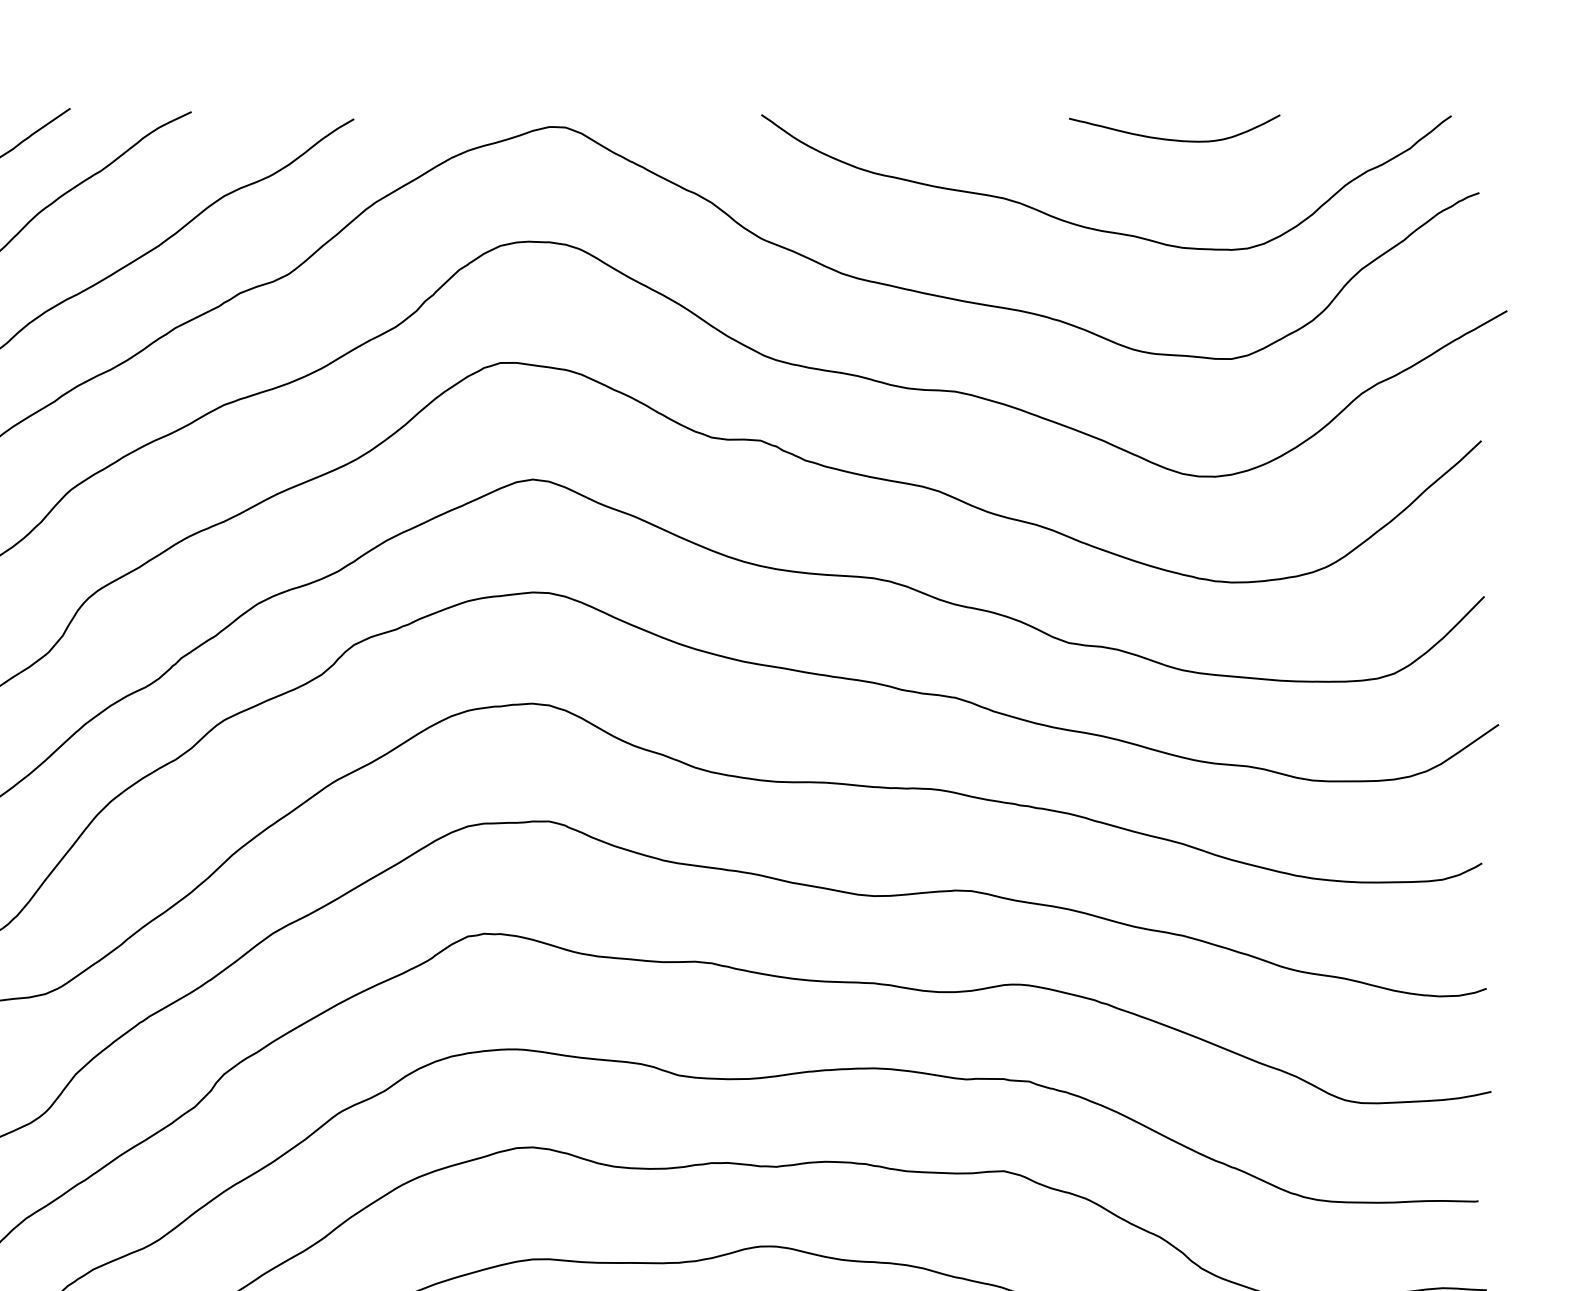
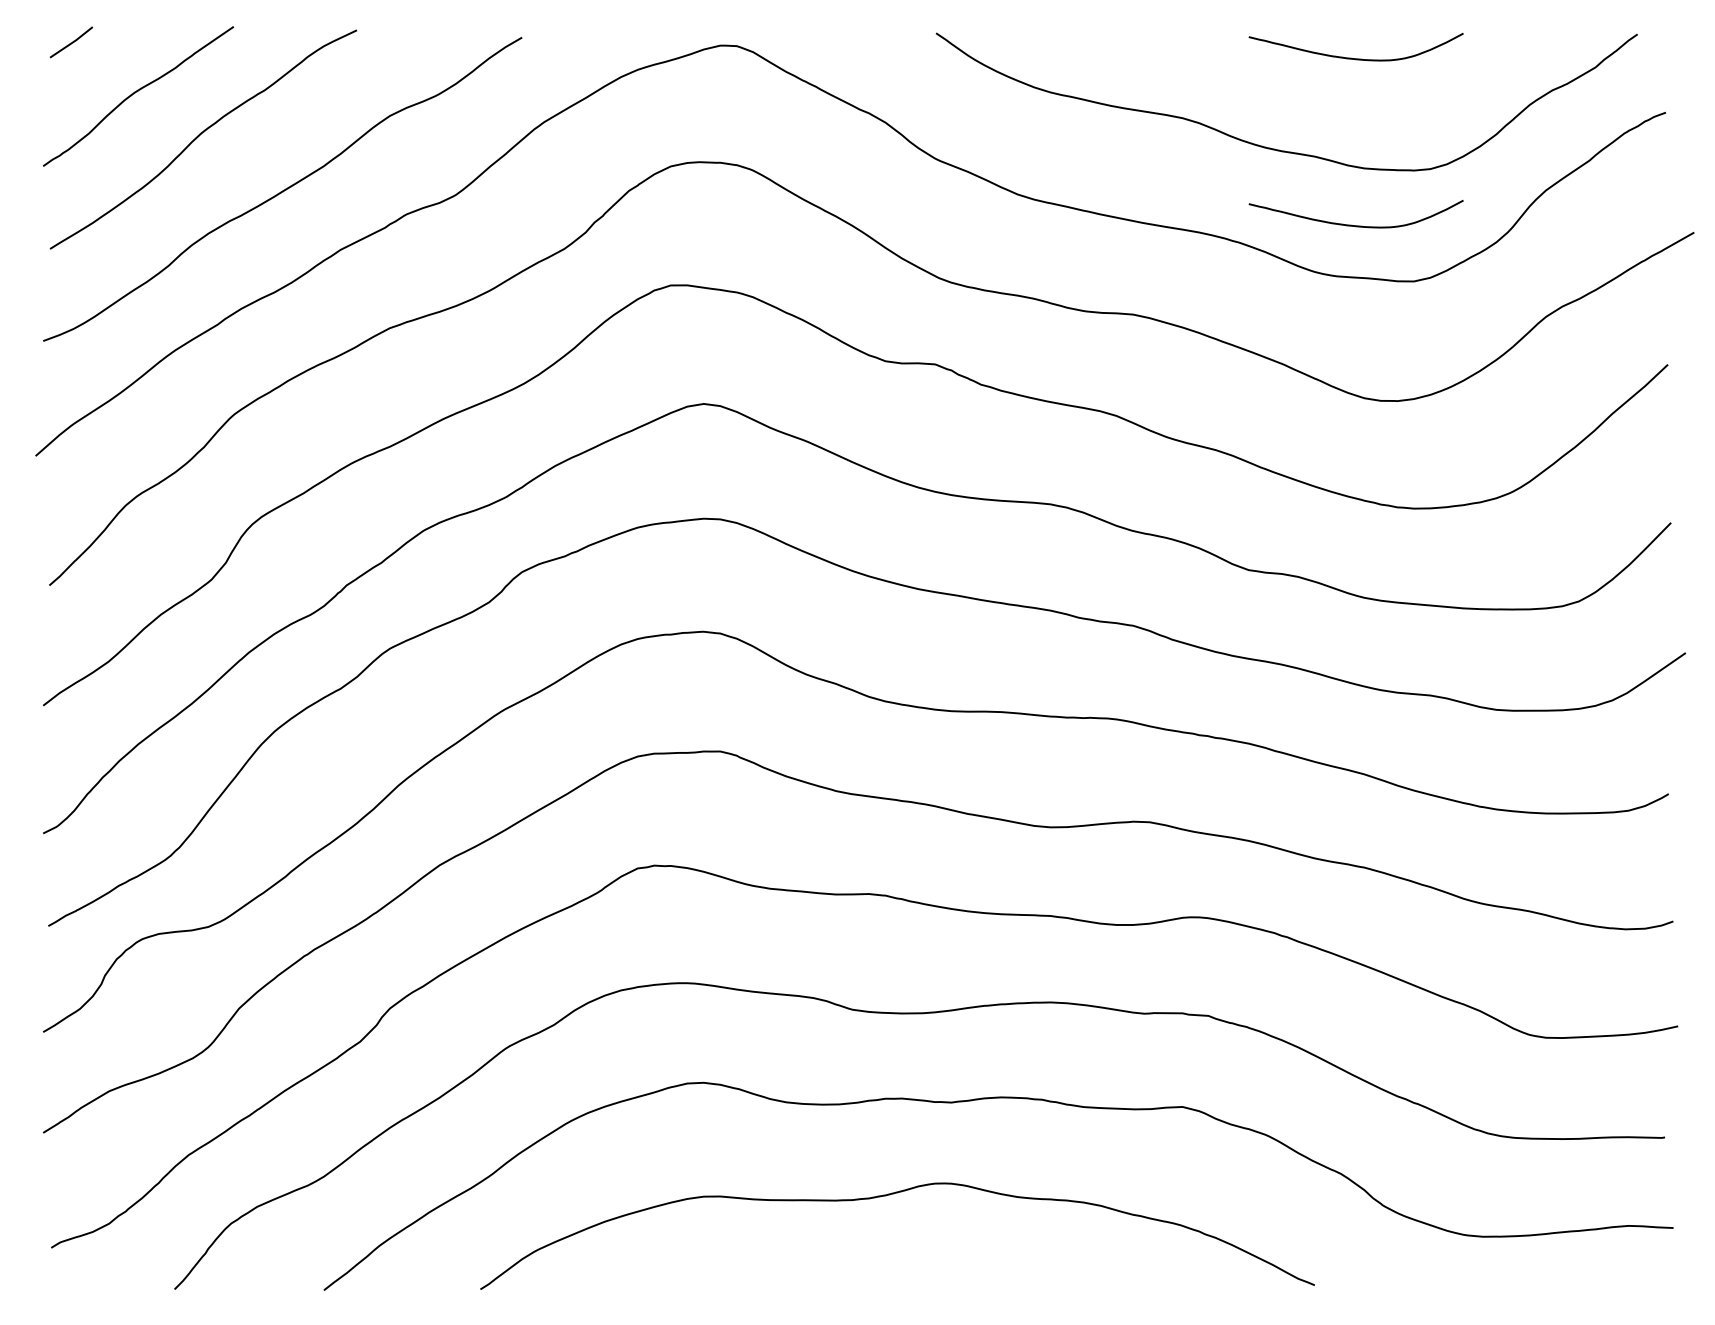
curve: (1170, 303) -> (1351, 224), added

